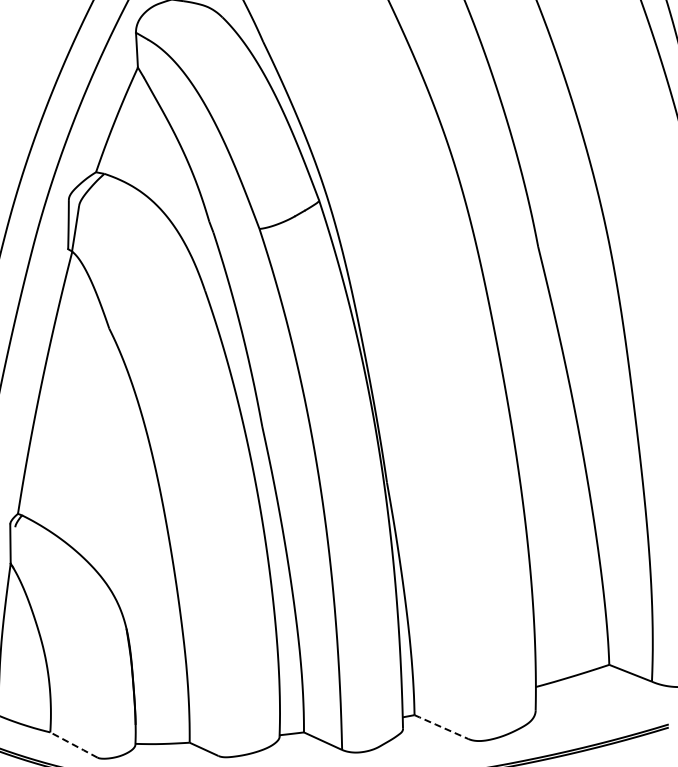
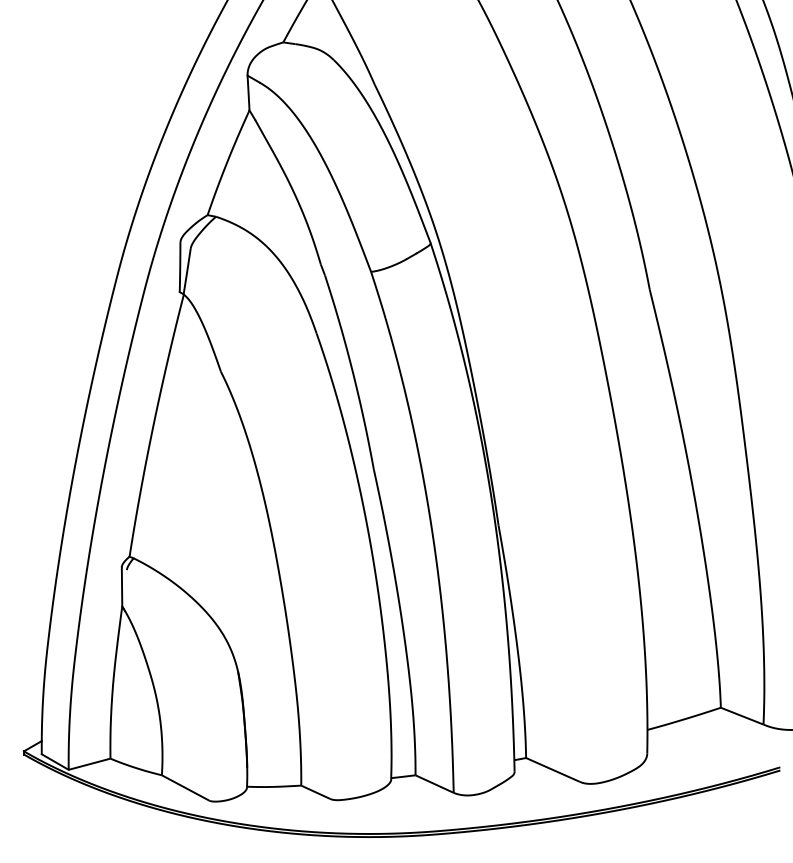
line: (439, 726) -> (551, 769), dashed -> solid
line: (72, 744) -> (184, 787), dashed -> solid

